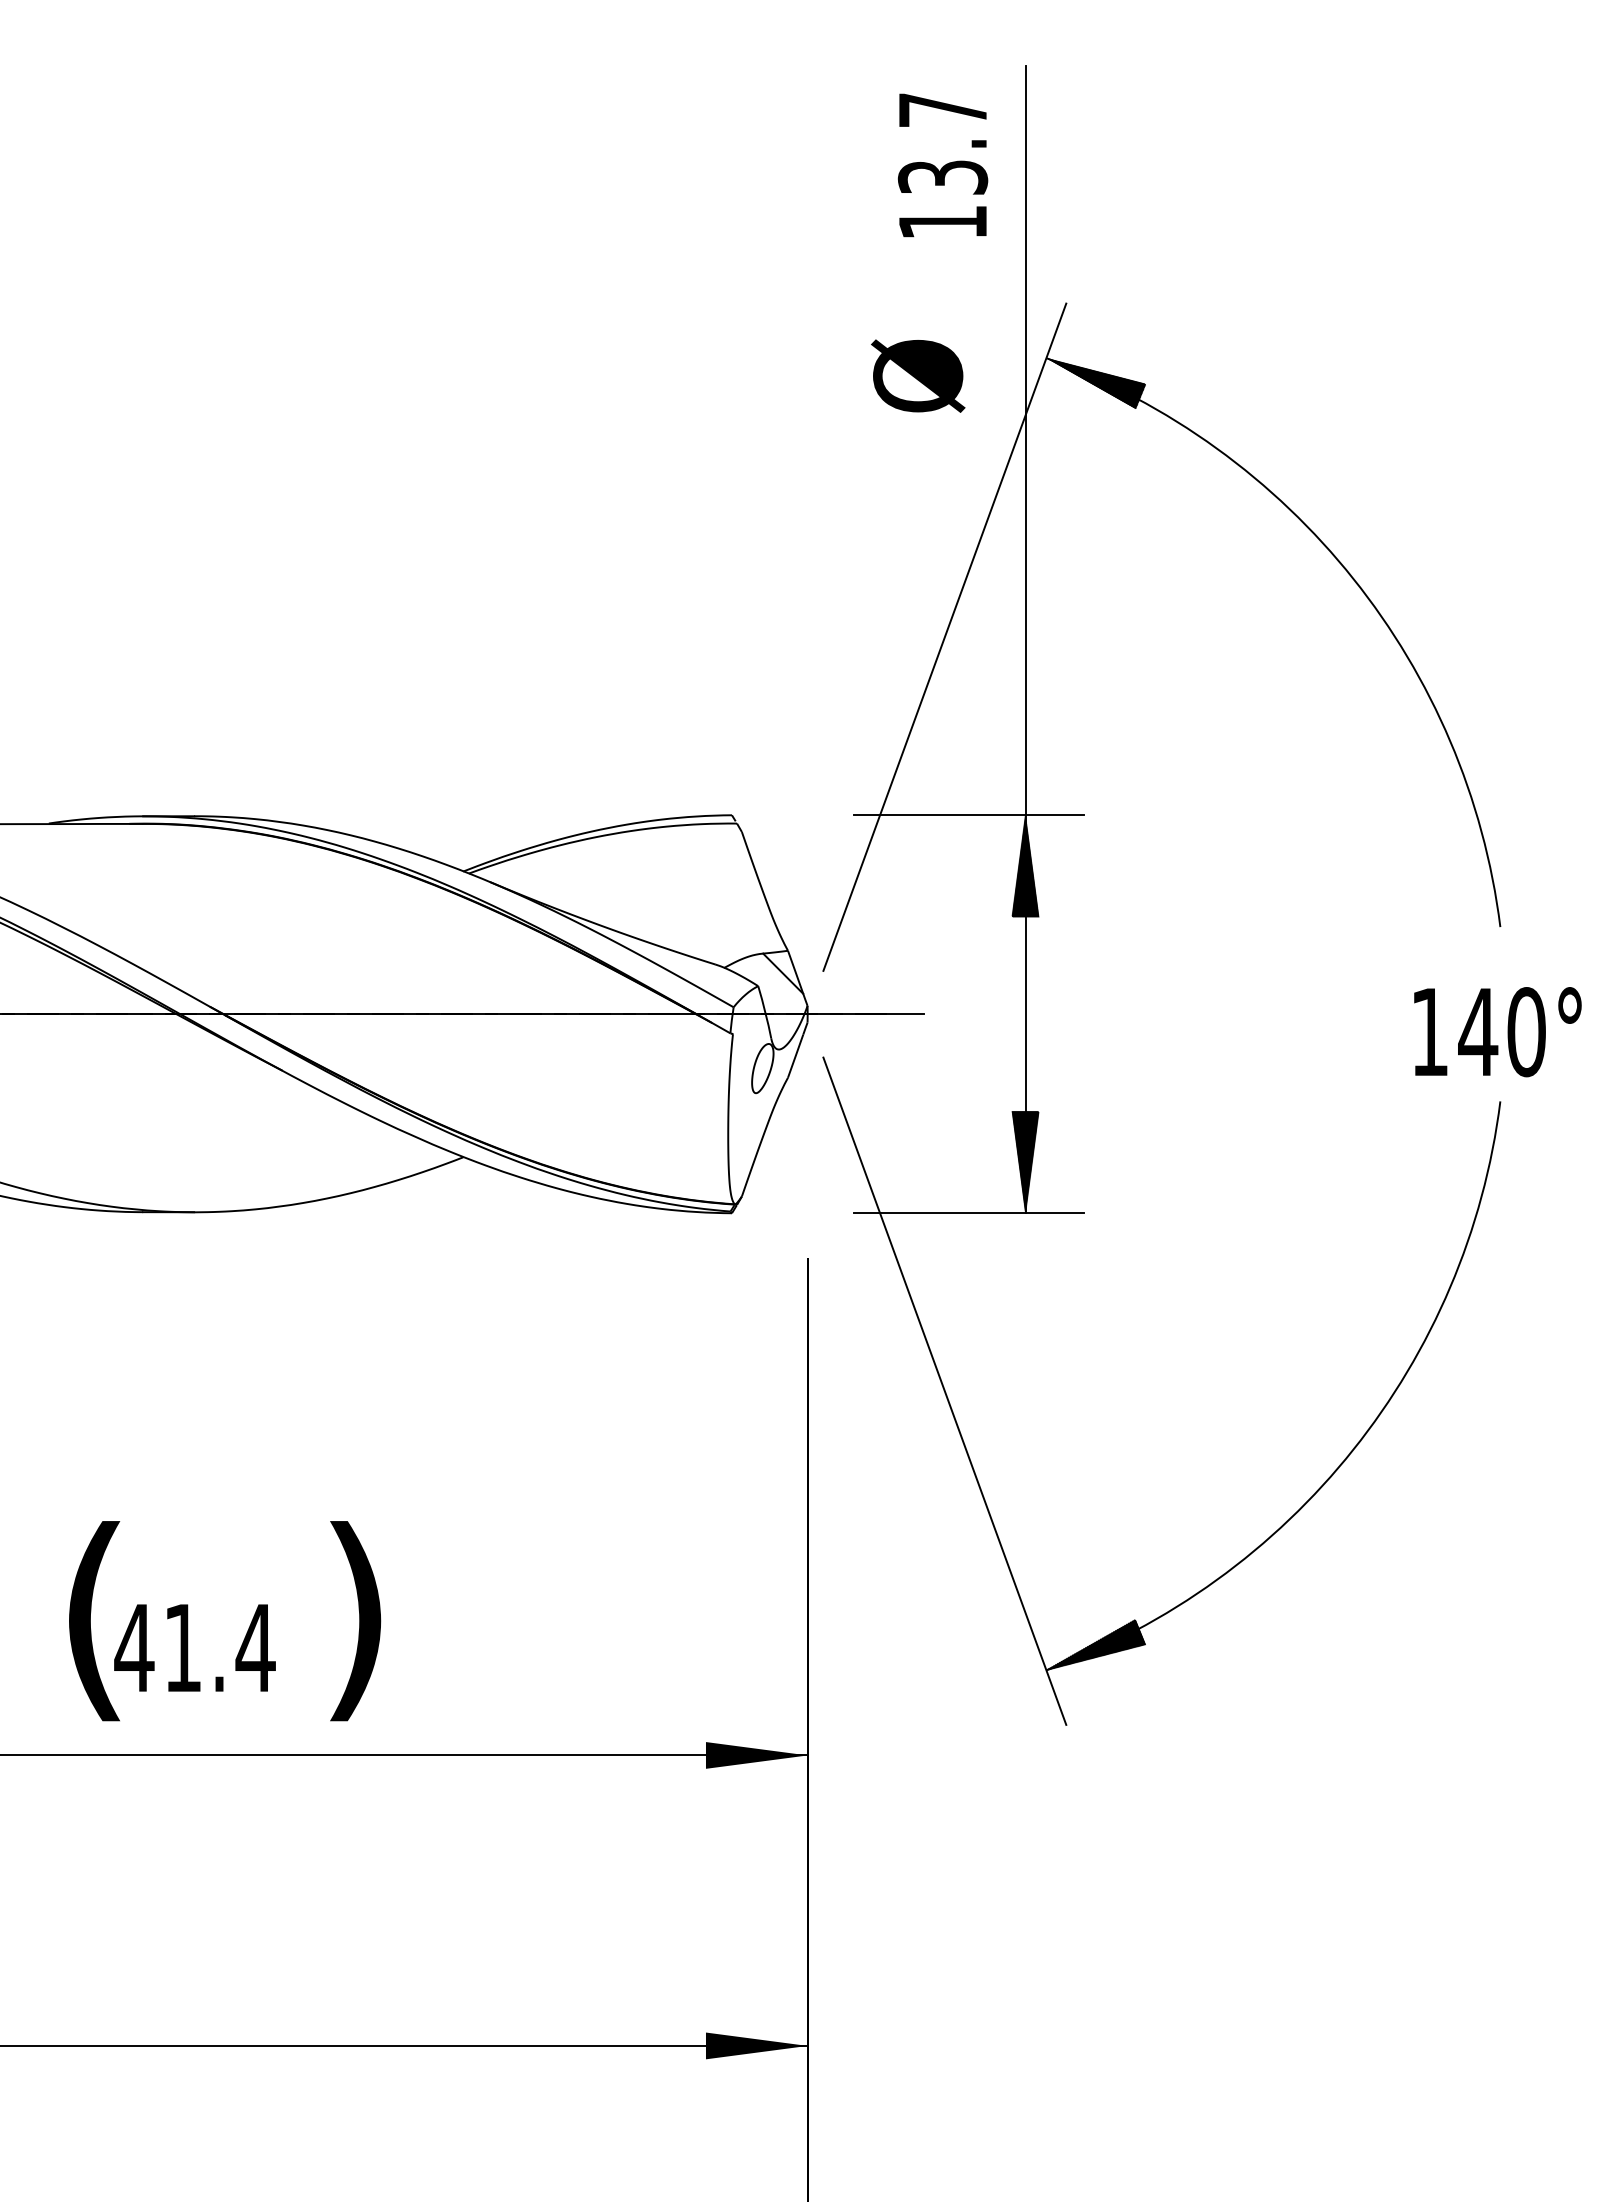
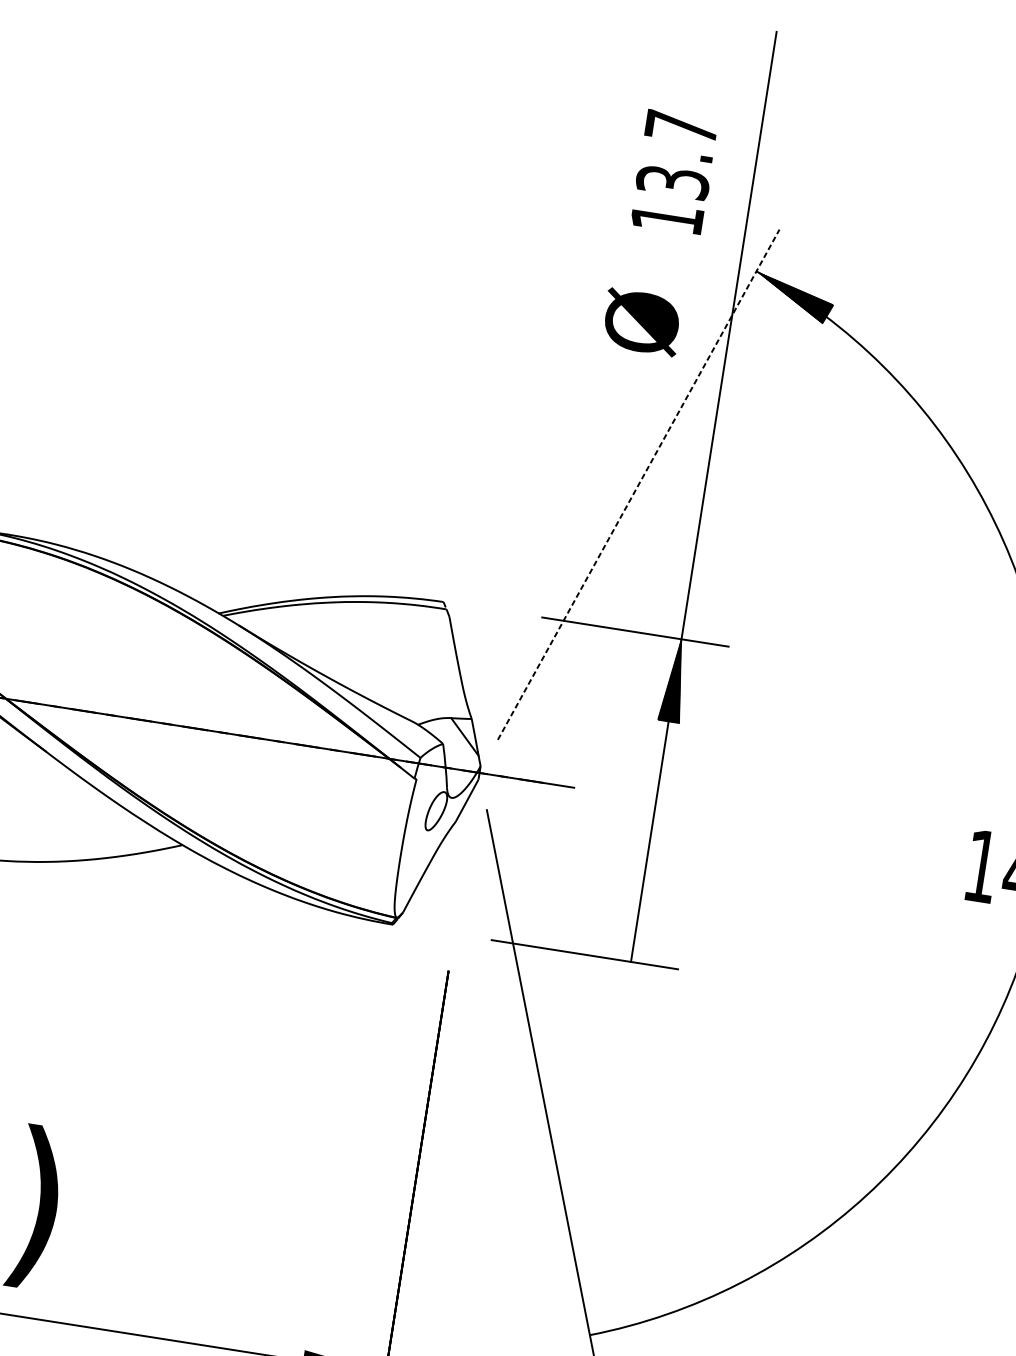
text: (943, 165) -> (674, 172), moved
text: (918, 375) -> (642, 321), moved
line: (945, 636) -> (639, 484), solid -> dashed
hatch: (1025, 1161) -> (637, 919), removed
hatch: (1095, 1645) -> (632, 1321), removed

